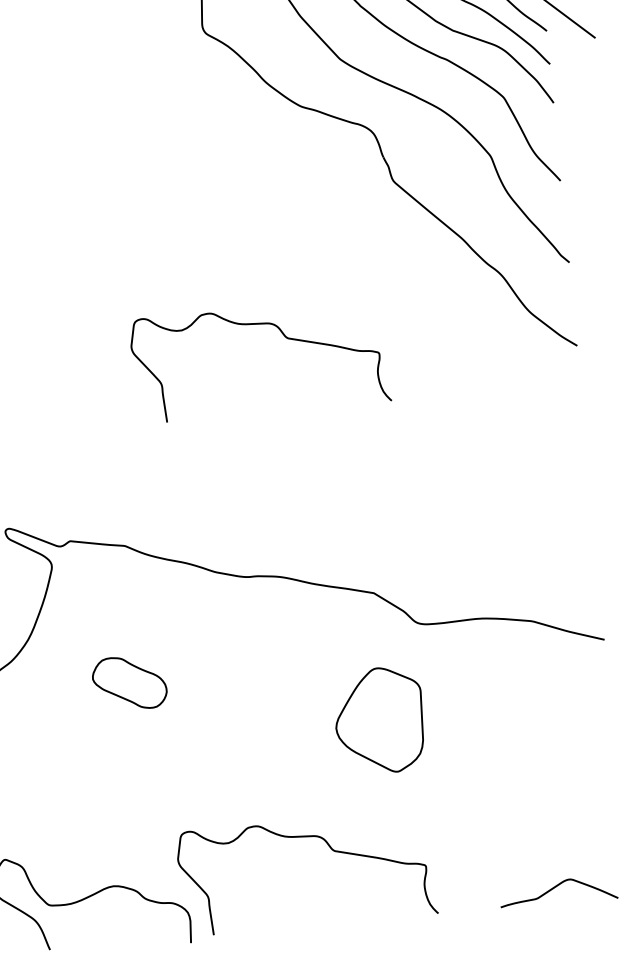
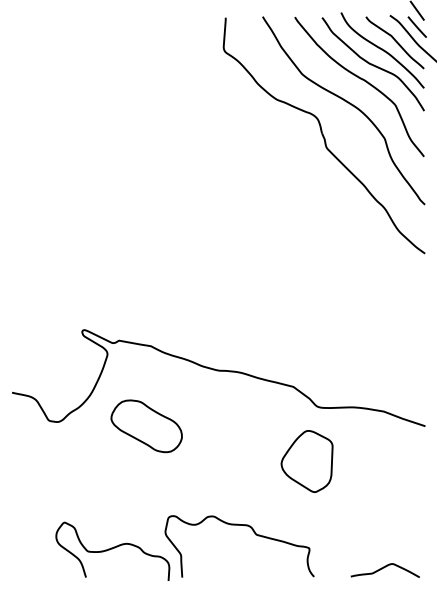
curve: (281, 334) -> (253, 231), removed
part: (129, 683) -> (146, 426), size x1.67
part: (378, 720) -> (306, 461), moved

